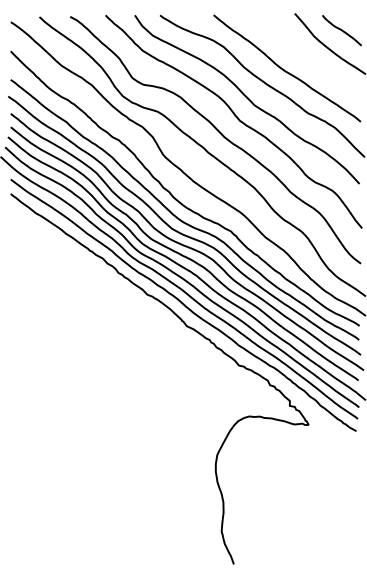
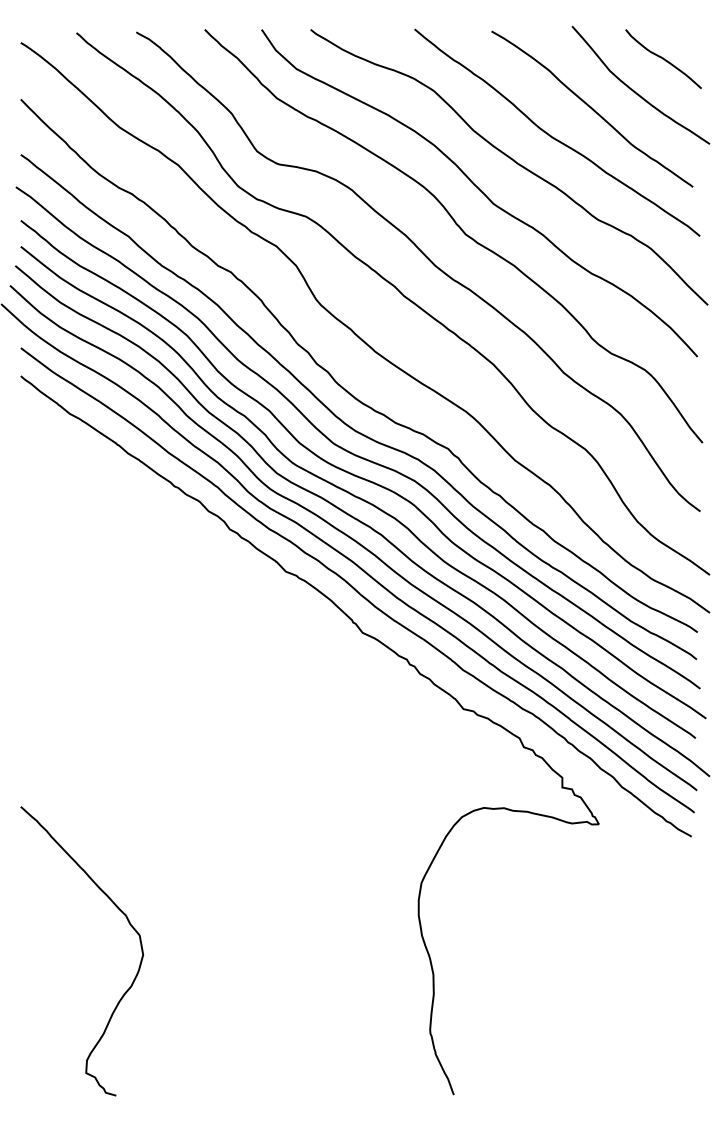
curve: (305, 55) -> (592, 107), added
curve: (66, 477) -> (128, 926), added

